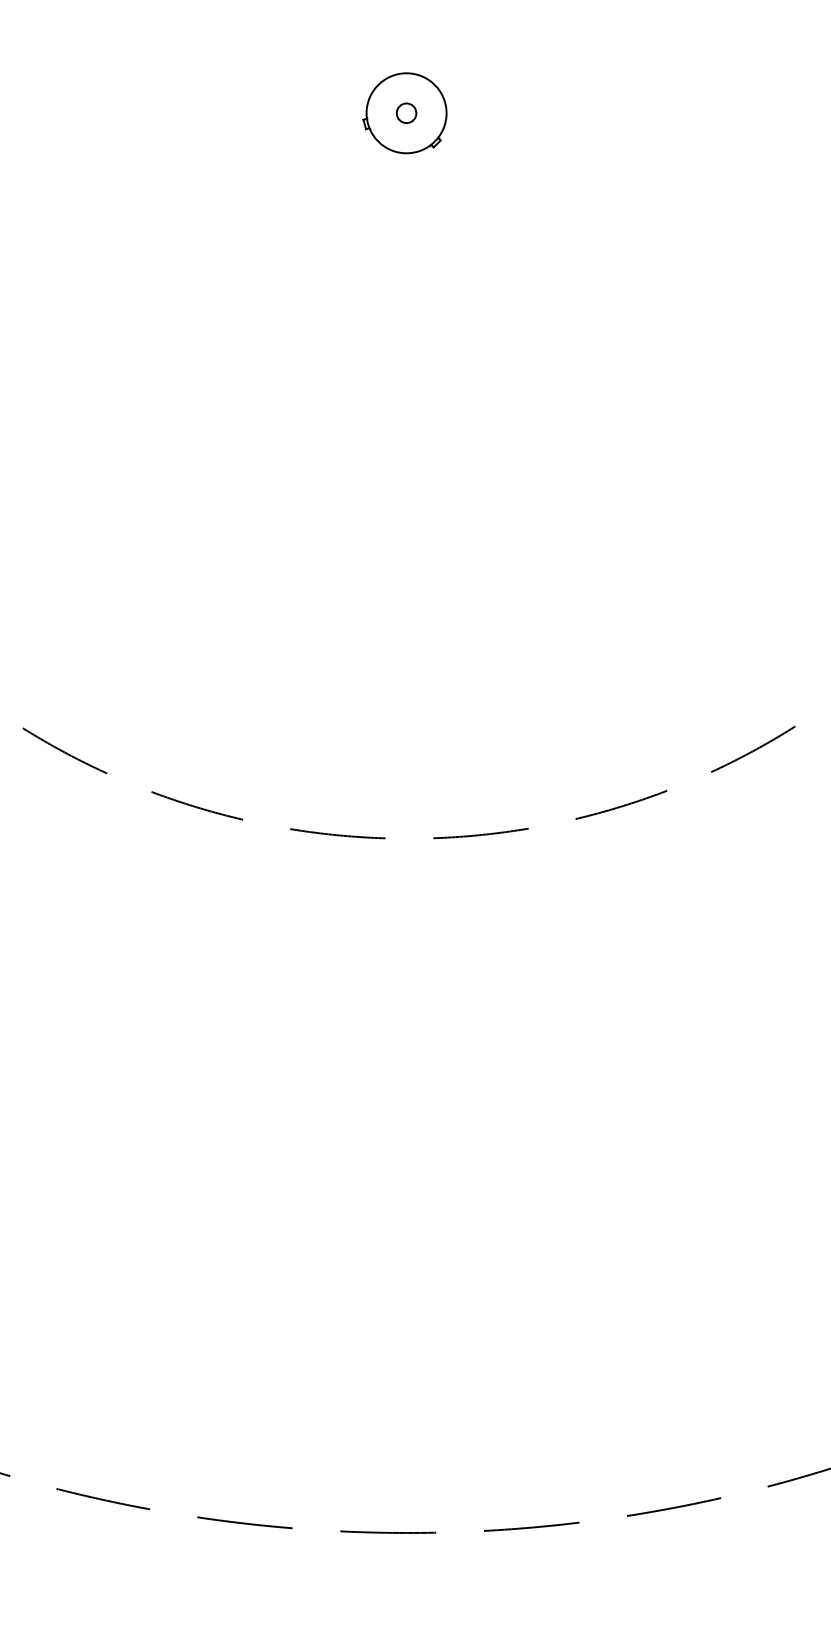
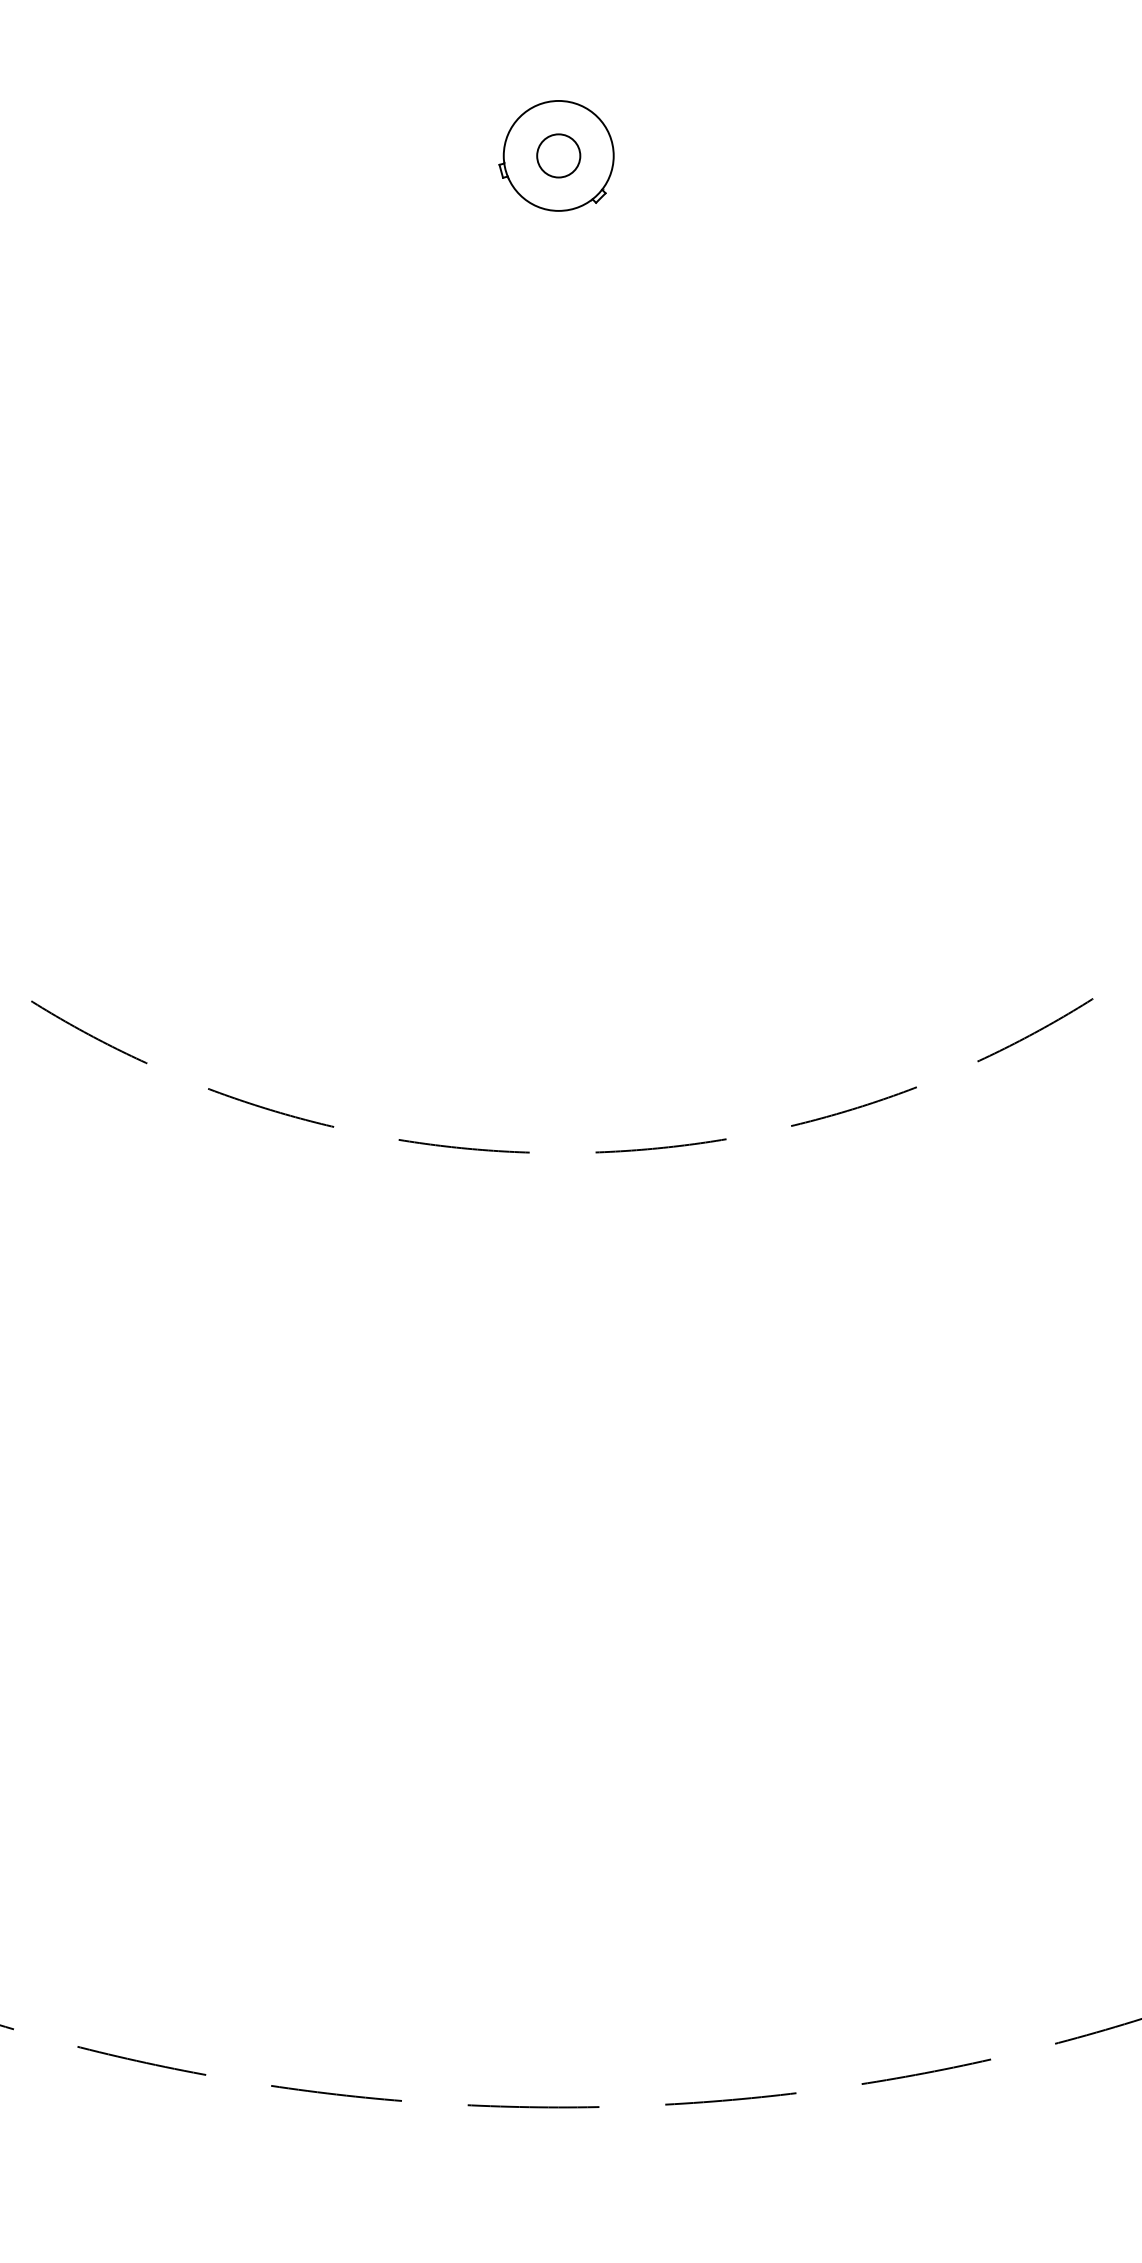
circle: (406, 113) -> (558, 156), size x1.6

